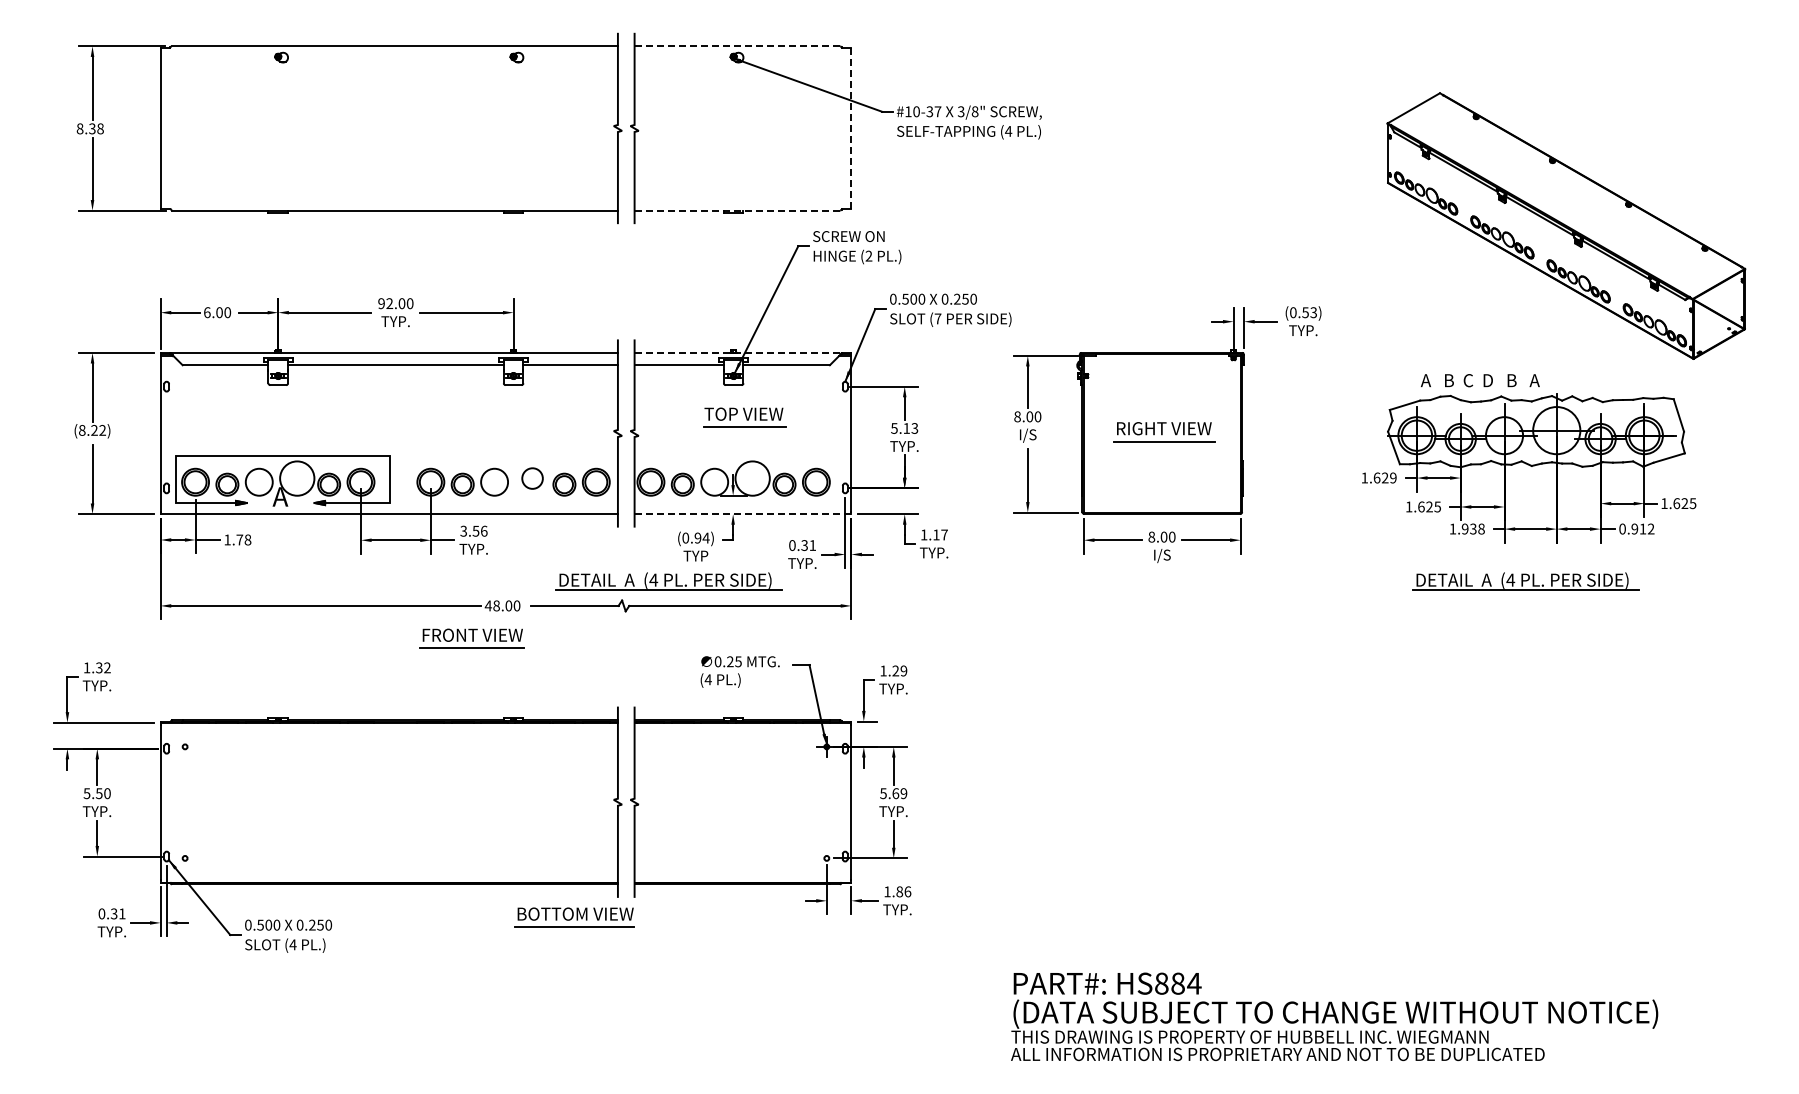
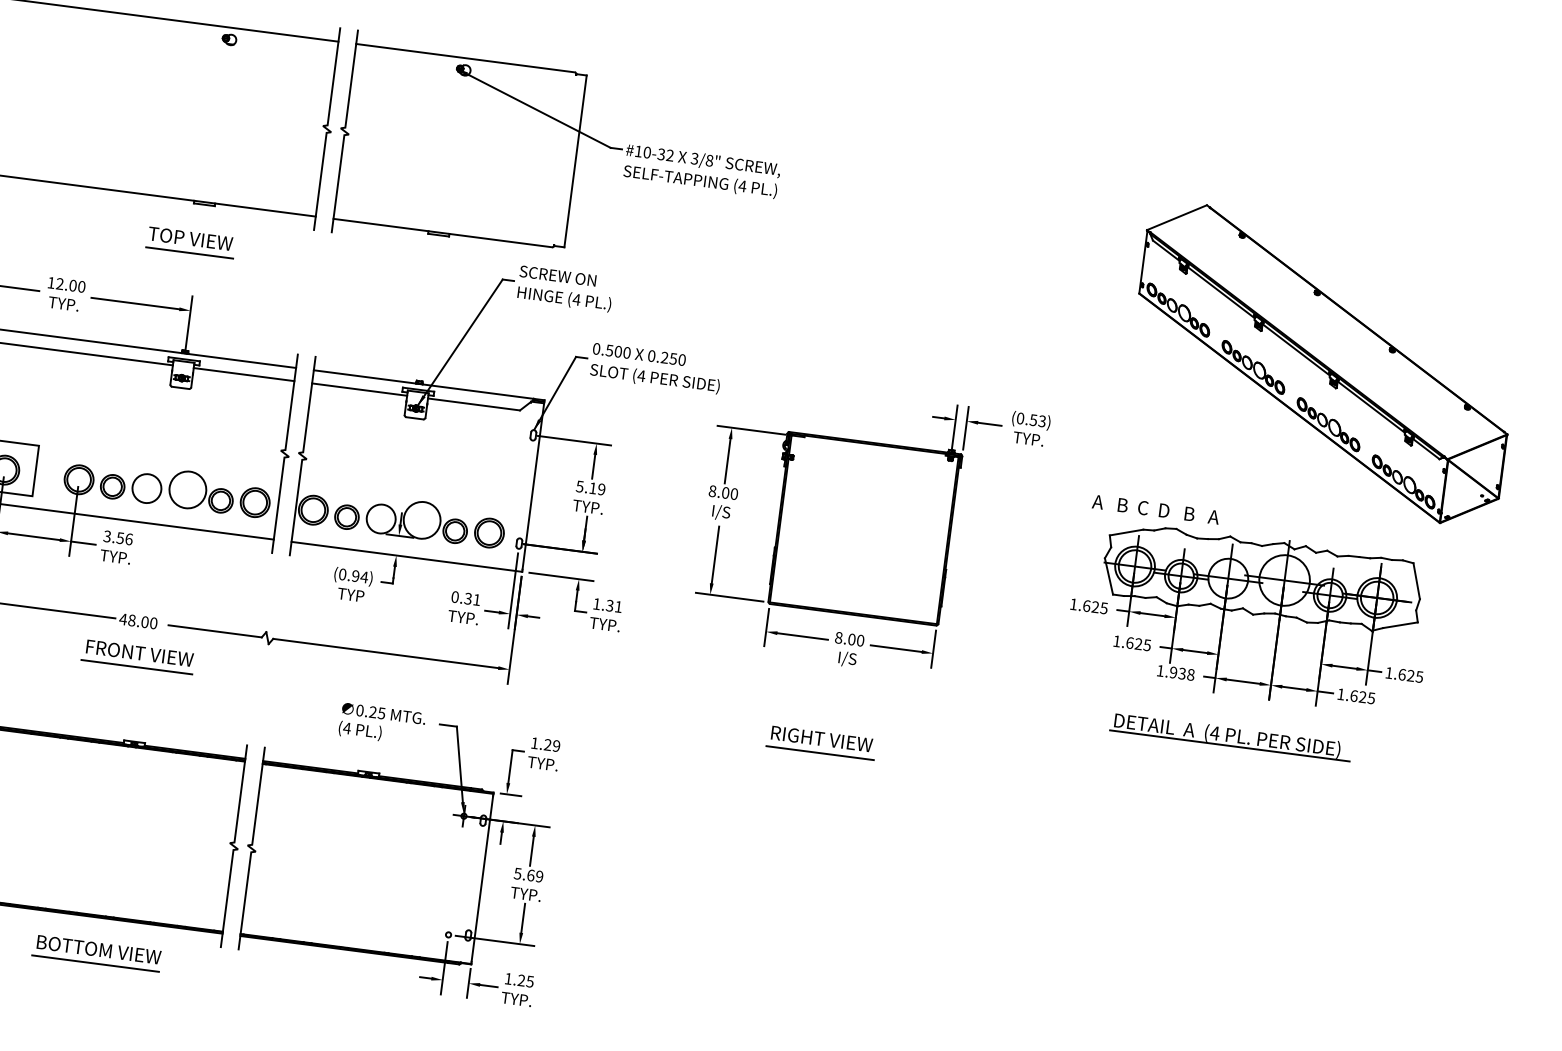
line: (737, 46) -> (465, 58), dashed -> solid
text: (937, 111) -> (669, 155), #10-37 -> #10-32
line: (851, 128) -> (575, 161), dashed -> solid
line: (737, 210) -> (443, 232), dashed -> solid
text: (868, 255) -> (576, 298), (2 -> (4
text: (381, 303) -> (51, 282), 92.00 -> 12.00
text: (937, 318) -> (641, 375), (7 -> (4
line: (738, 352) -> (424, 384), dashed -> solid
text: (1480, 380) -> (1156, 509), moved
part: (744, 417) -> (190, 242), moved
text: (914, 428) -> (601, 489), 5.13 -> 5.19
part: (1164, 432) -> (821, 743), moved
text: (1393, 477) -> (1104, 607), 1.629 -> 1.625
circle: (532, 478) -> (187, 489), size x1.67
line: (742, 514) -> (406, 557), dashed -> solid
text: (1636, 528) -> (1355, 695), 0.912 -> 1.625
text: (940, 534) -> (614, 605), 1.17 -> 1.31
part: (668, 581) -> (318, 618), removed
part: (471, 638) -> (138, 656), moved
text: (903, 891) -> (525, 980), 1.86 -> 1.25
part: (574, 917) -> (97, 953), moved

